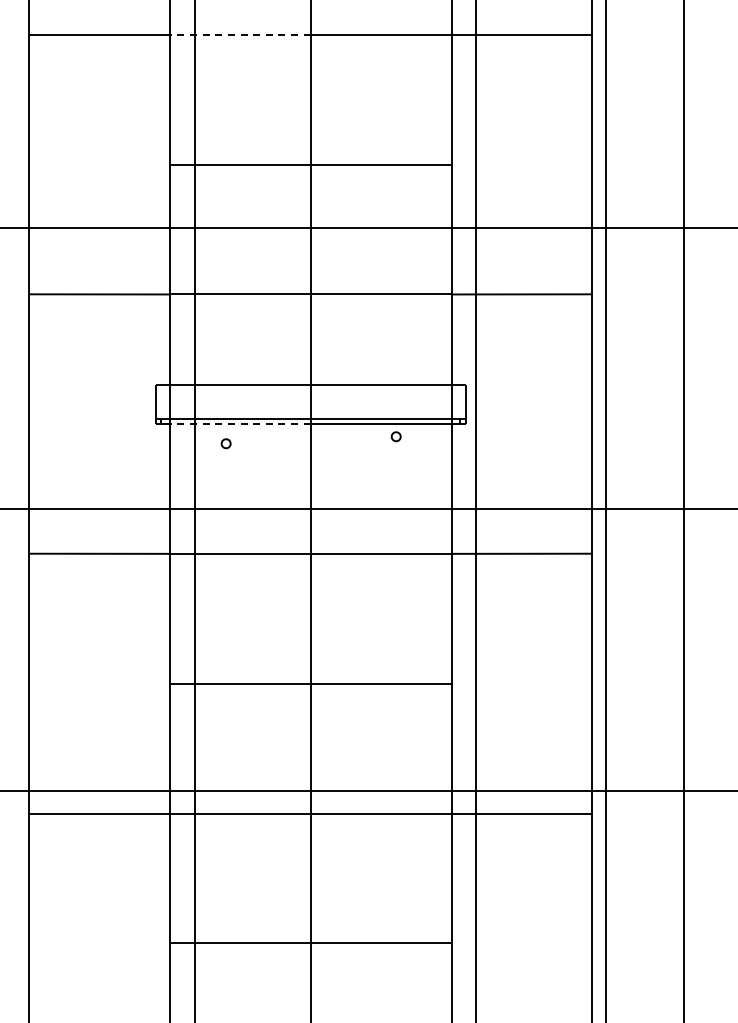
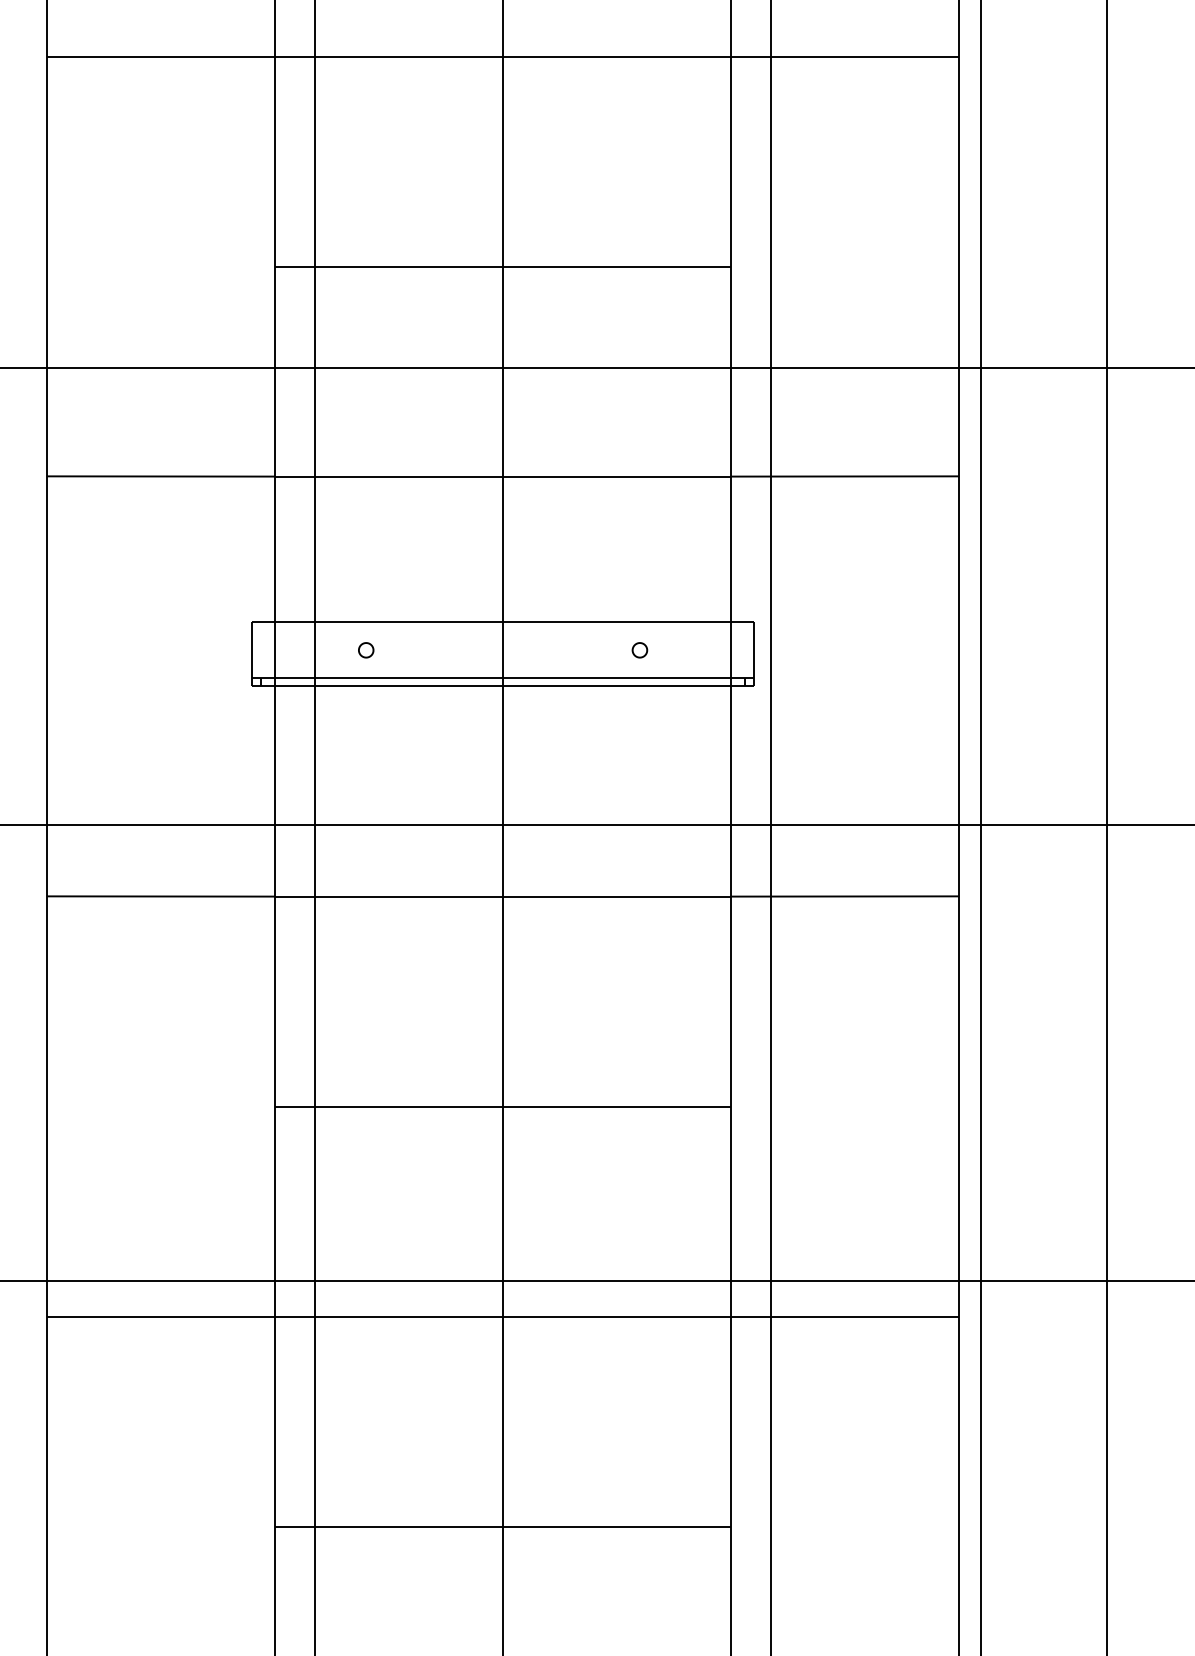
line: (239, 35) -> (387, 57), dashed -> solid
line: (239, 424) -> (387, 687), dashed -> solid
part: (395, 436) -> (638, 649), moved
part: (225, 443) -> (365, 649), moved

